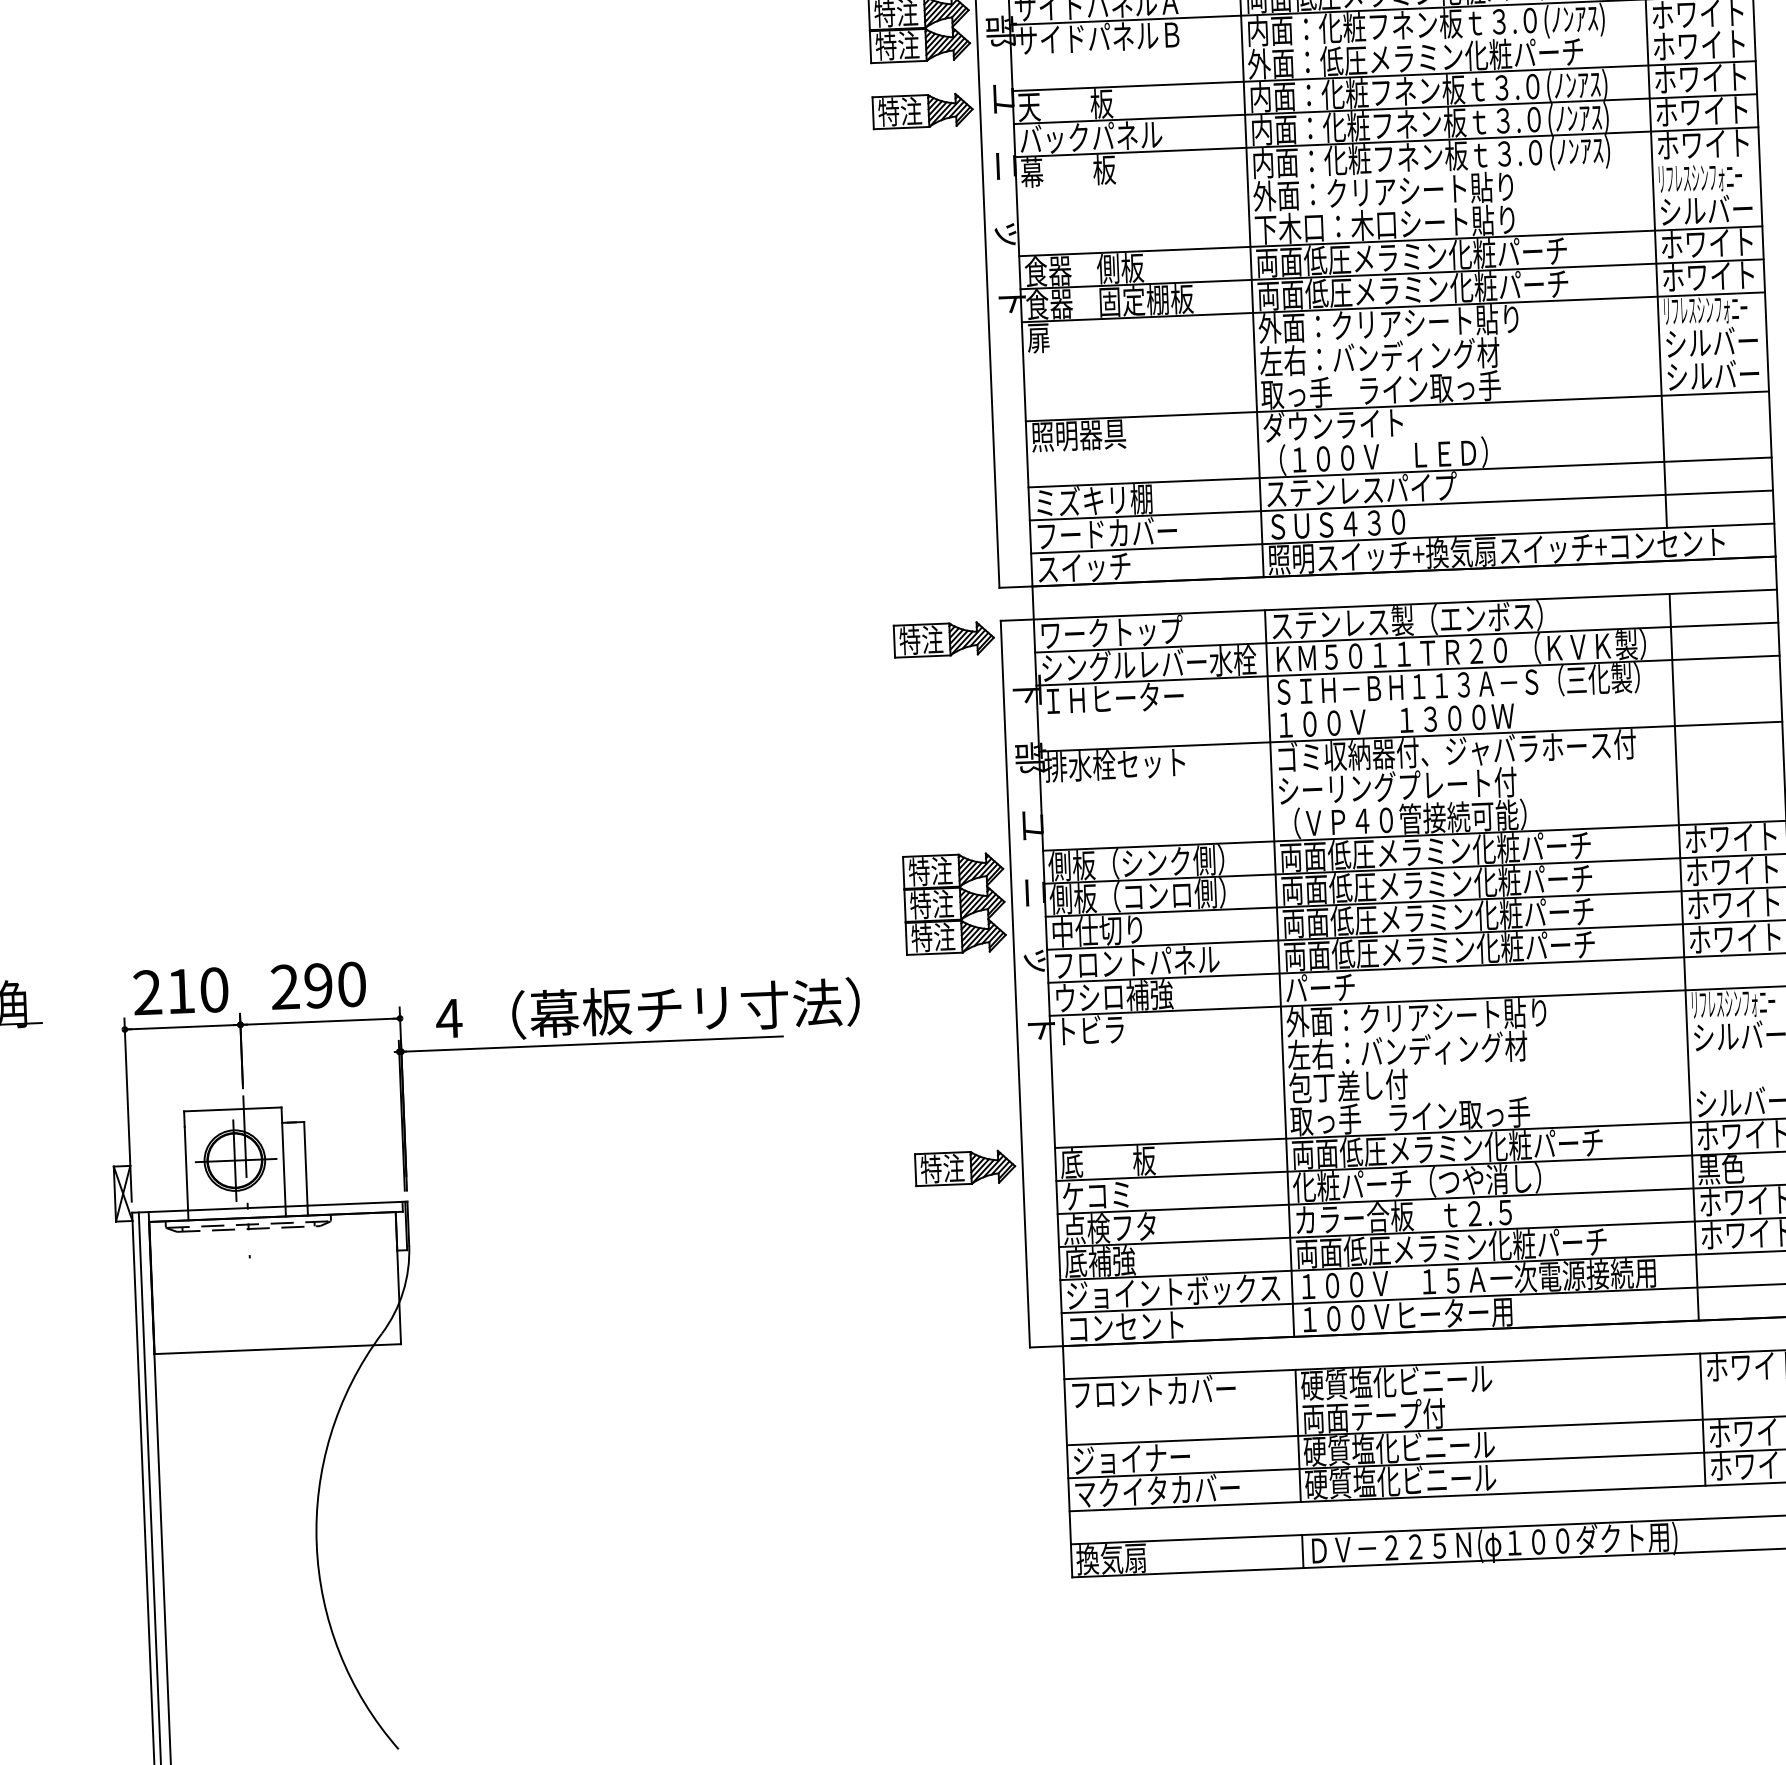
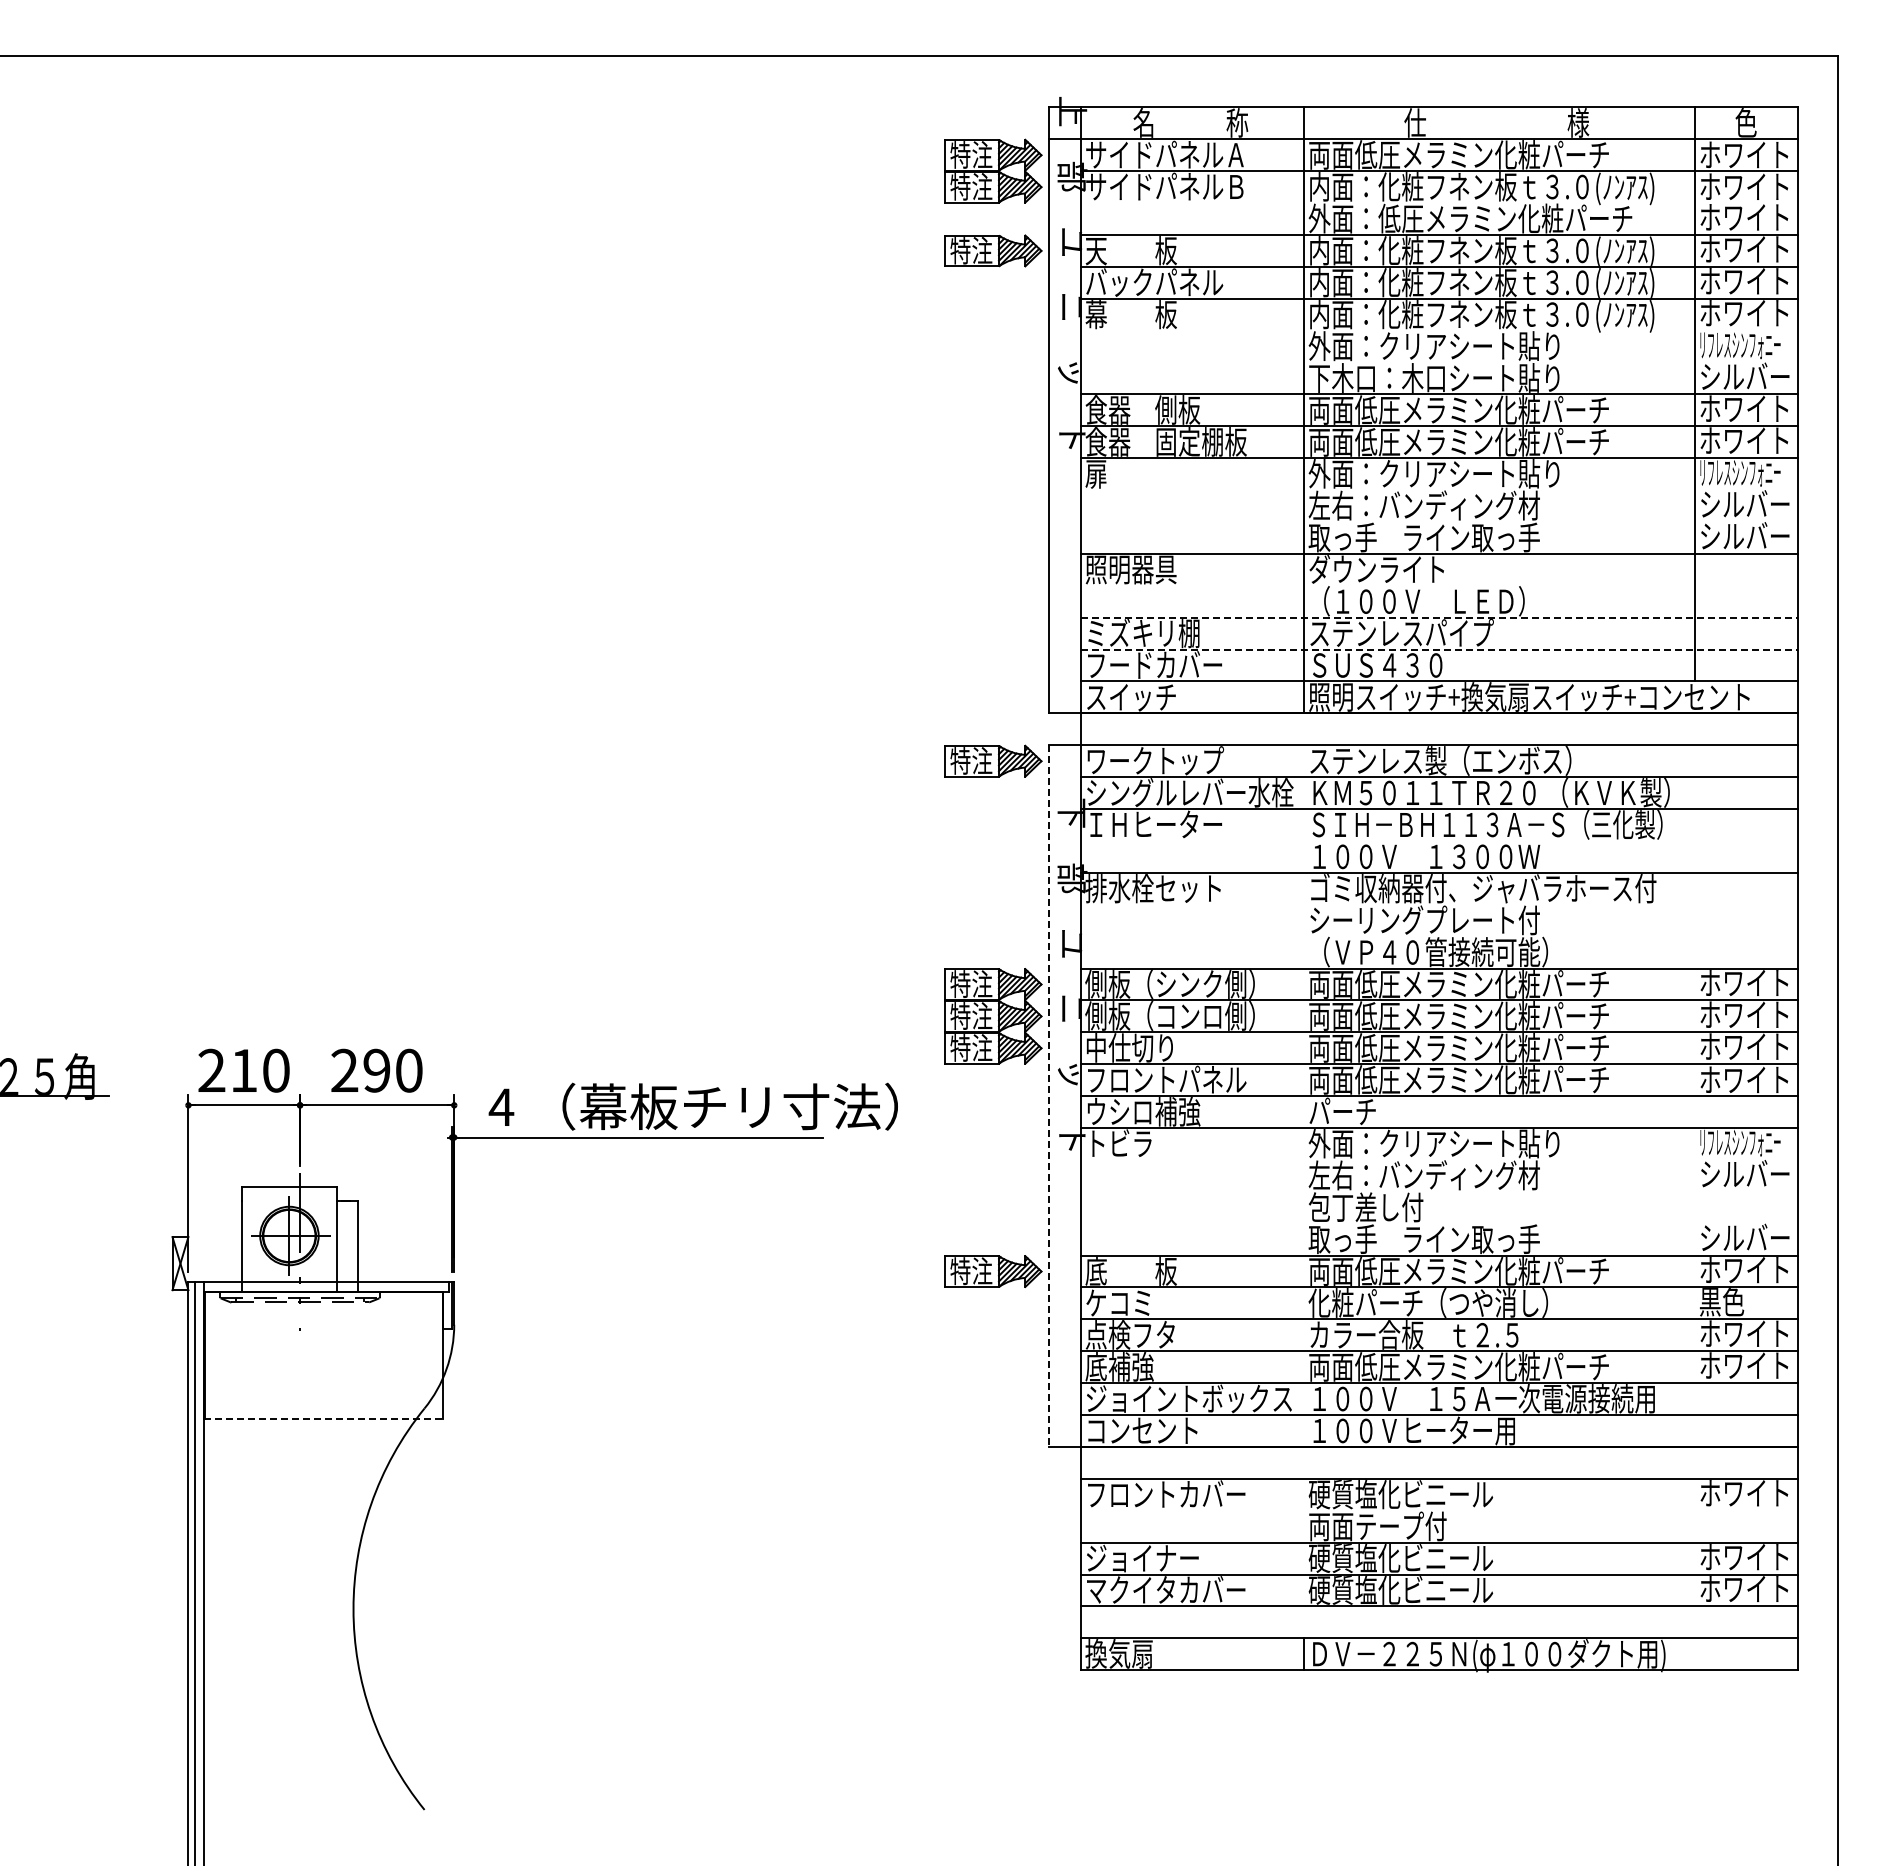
line: (1400, 472) -> (1439, 617), solid -> dashed
line: (1401, 505) -> (1439, 649), solid -> dashed
line: (1684, 956) -> (1694, 1095), removed
line: (1279, 972) -> (1303, 1095), removed
line: (1015, 984) -> (1048, 1096), solid -> dashed
line: (277, 1349) -> (323, 1419), solid -> dashed
line: (1702, 1419) -> (1694, 1542), removed
line: (1297, 1435) -> (1303, 1542), removed

